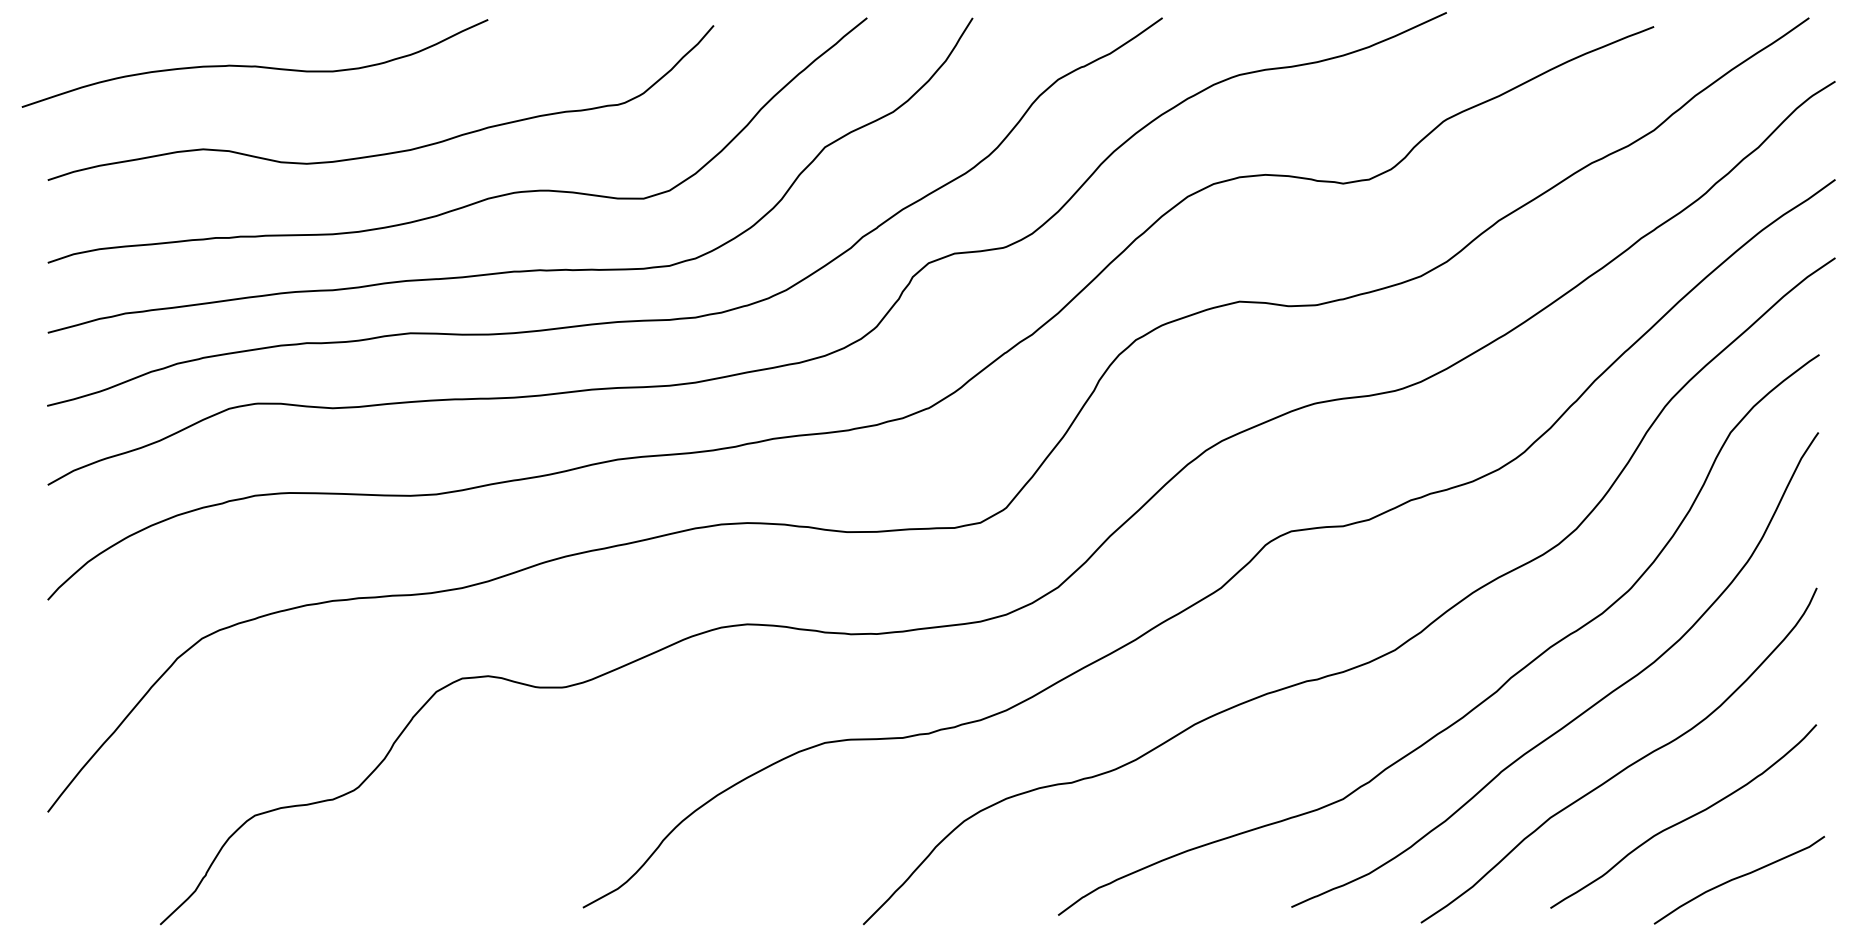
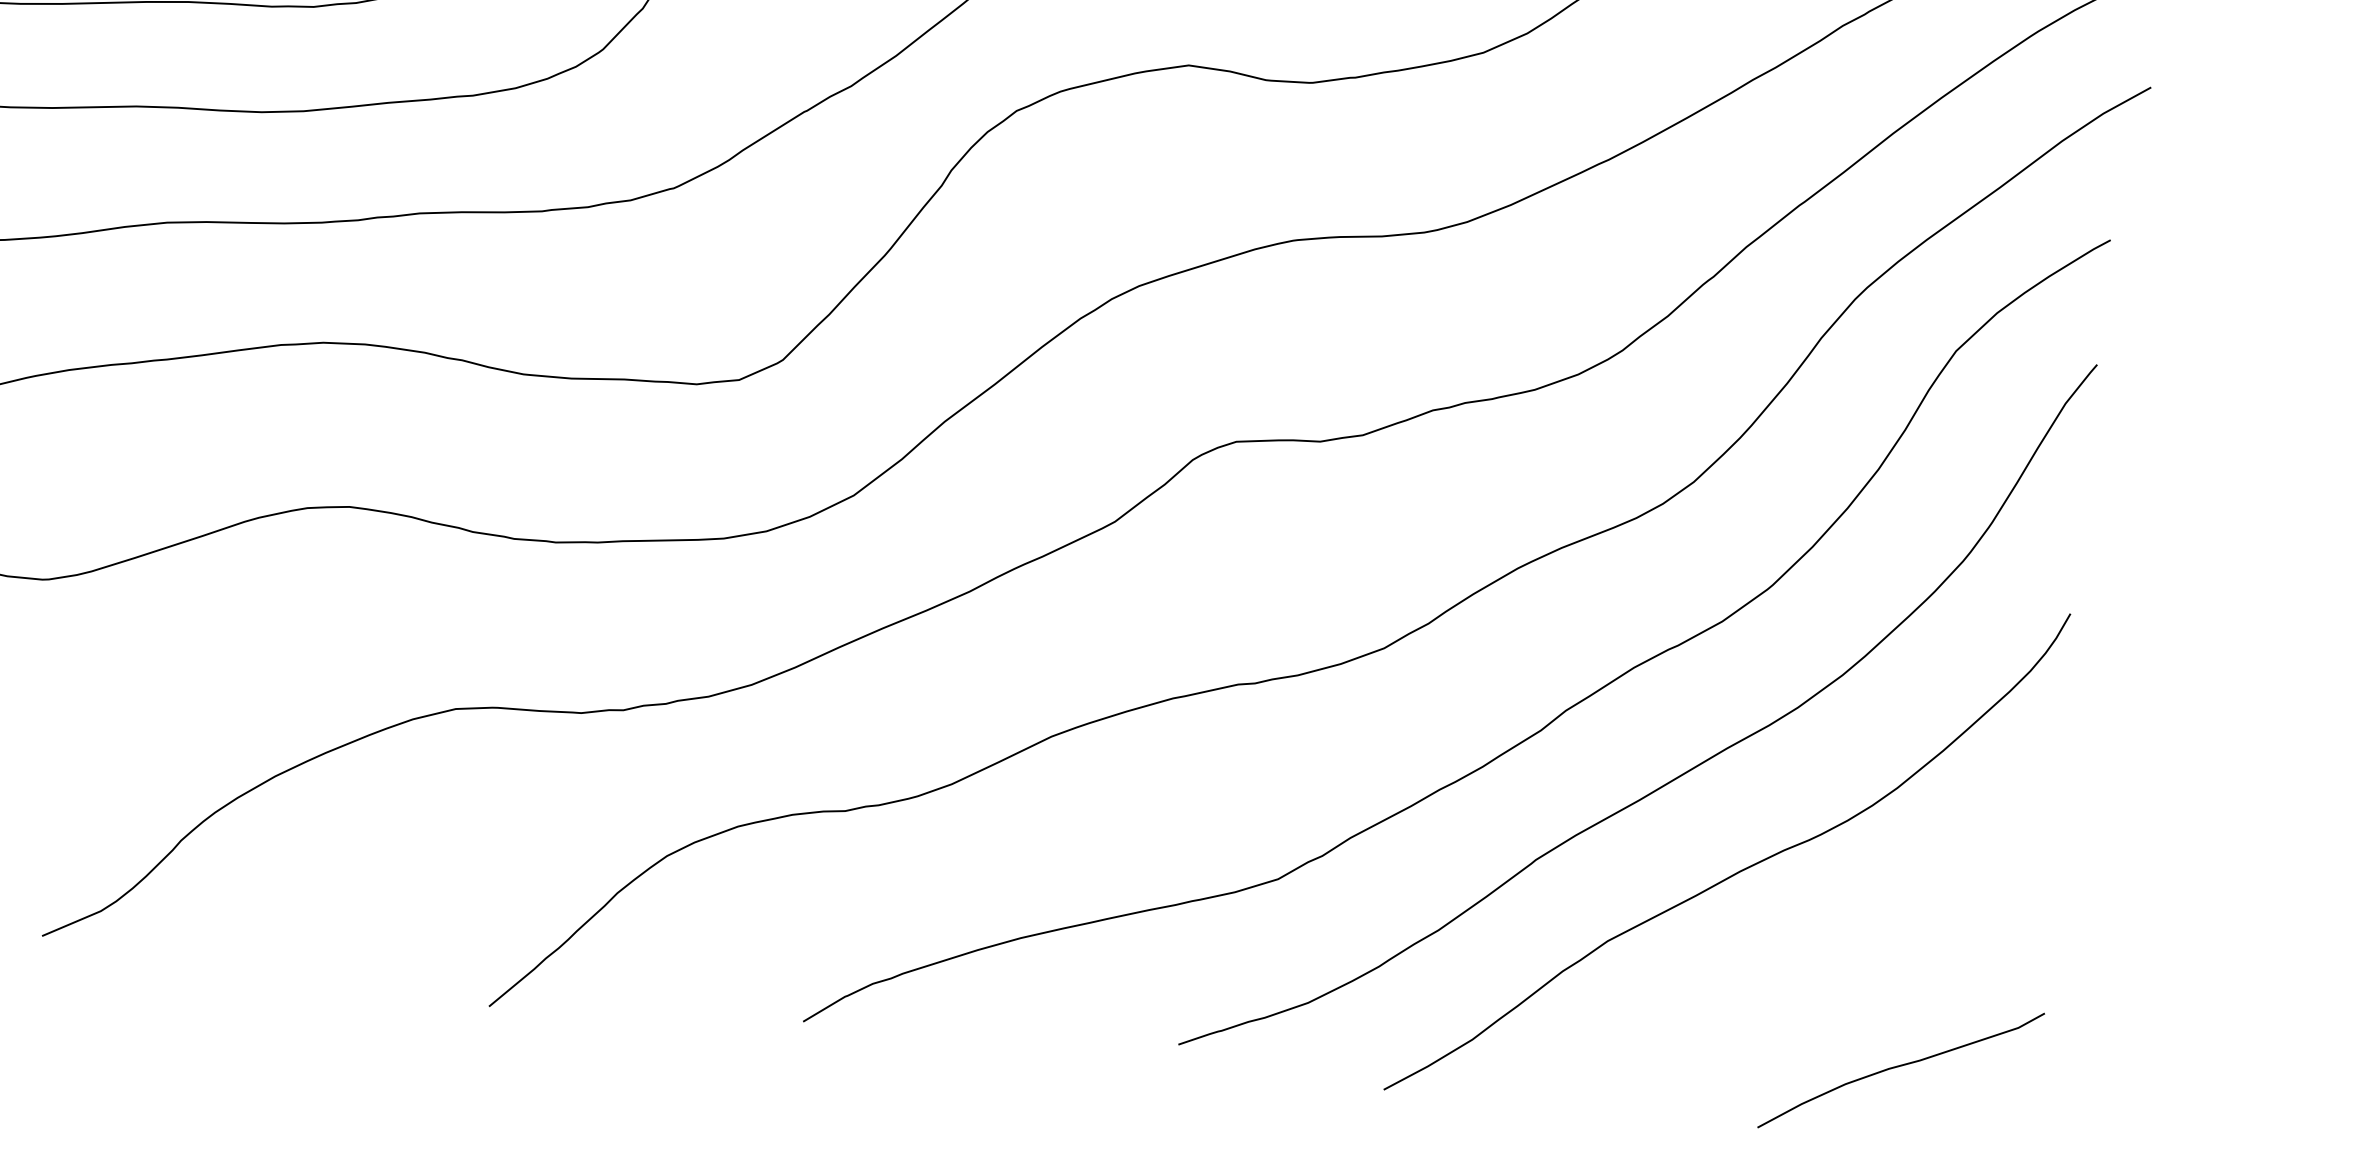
curve: (1685, 818) -> (1824, 963), removed

